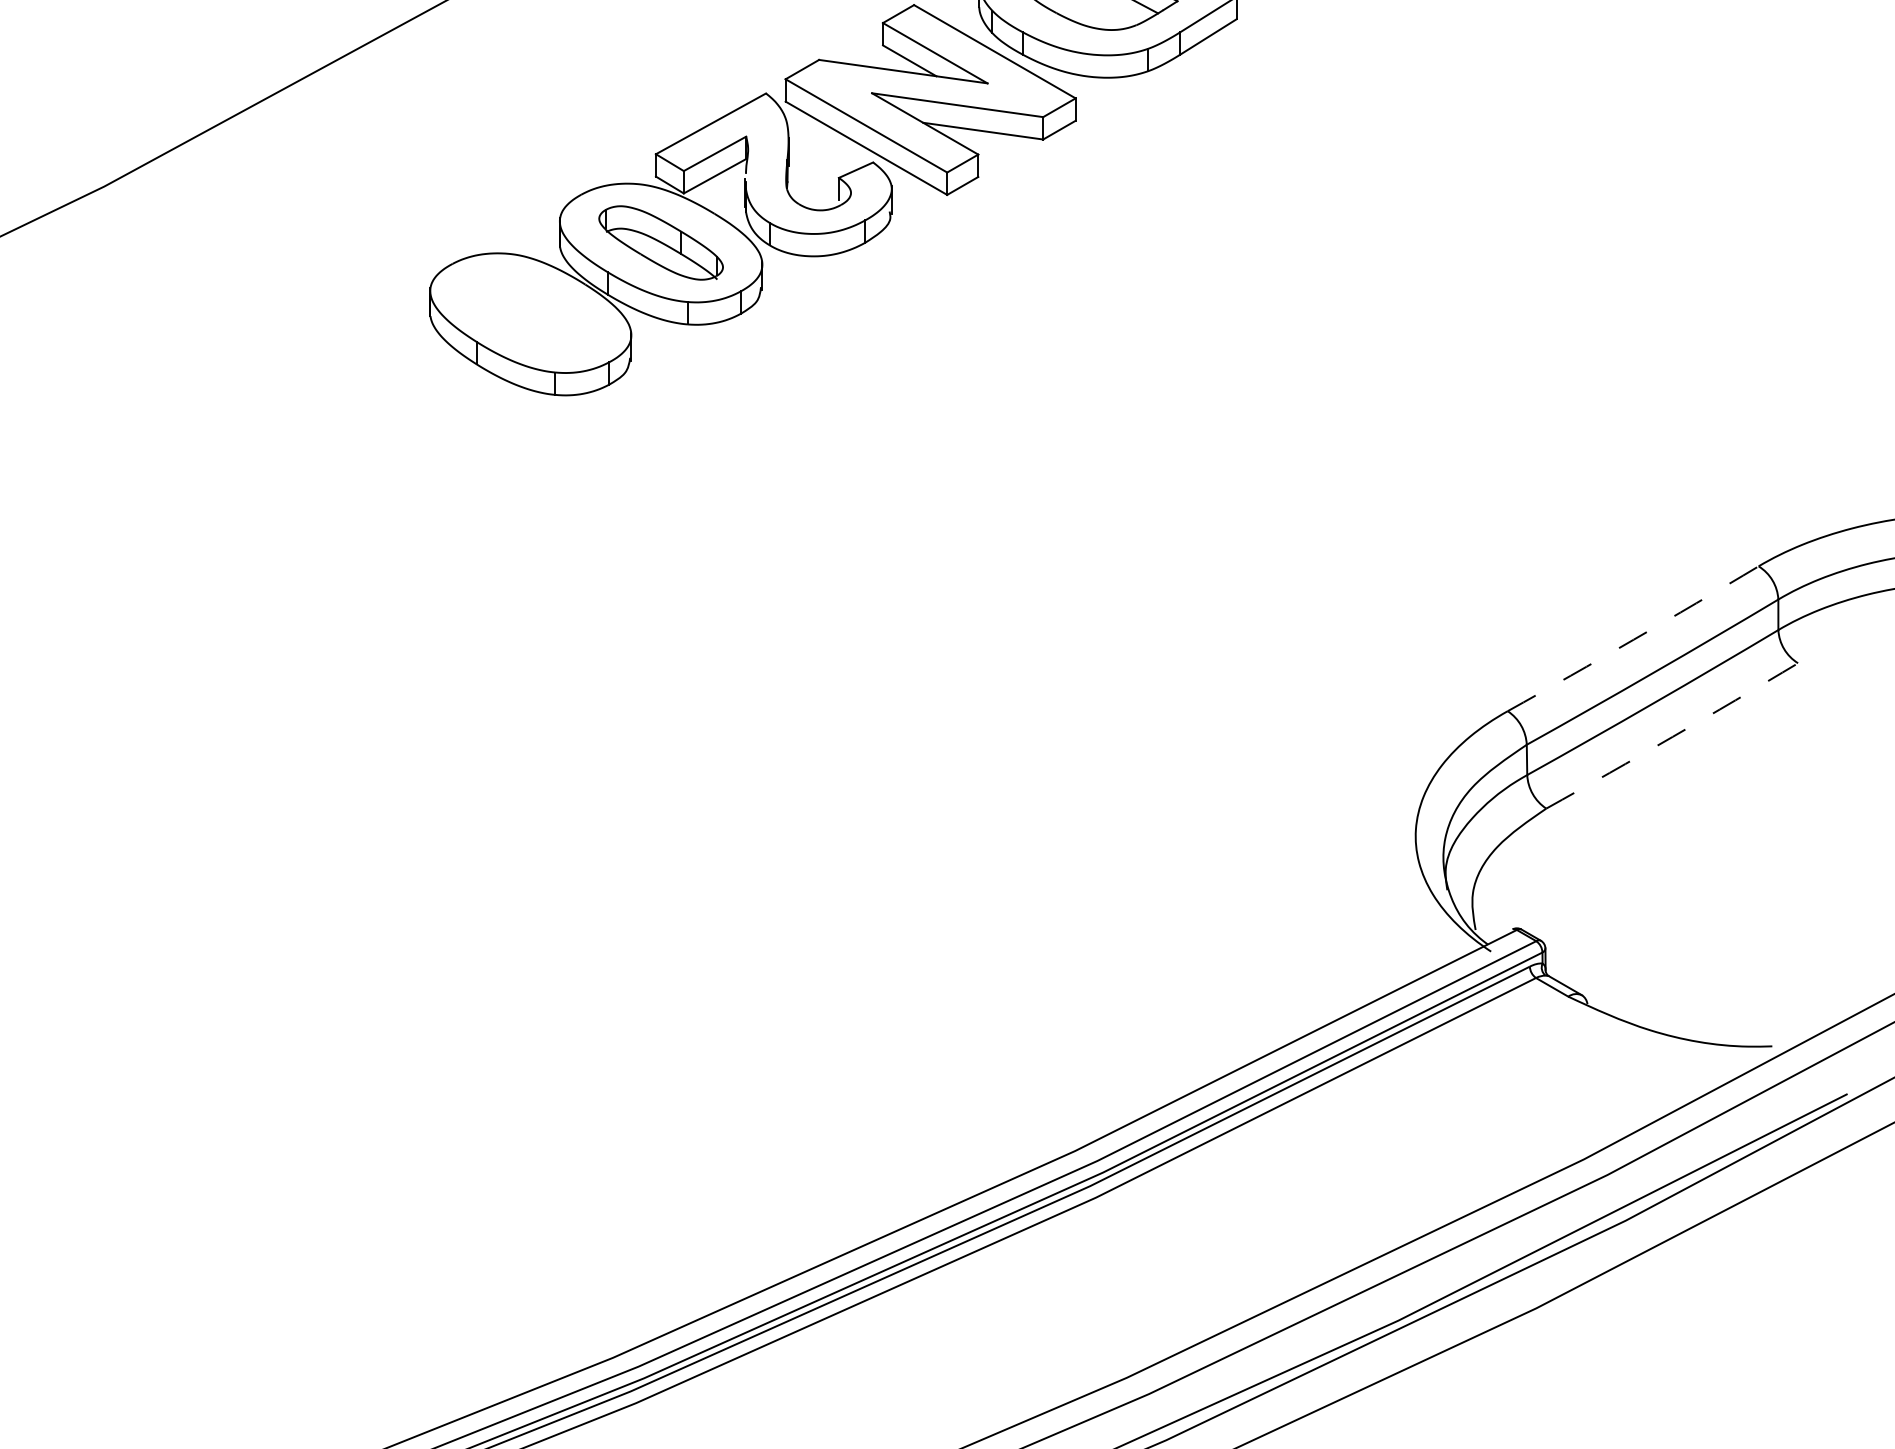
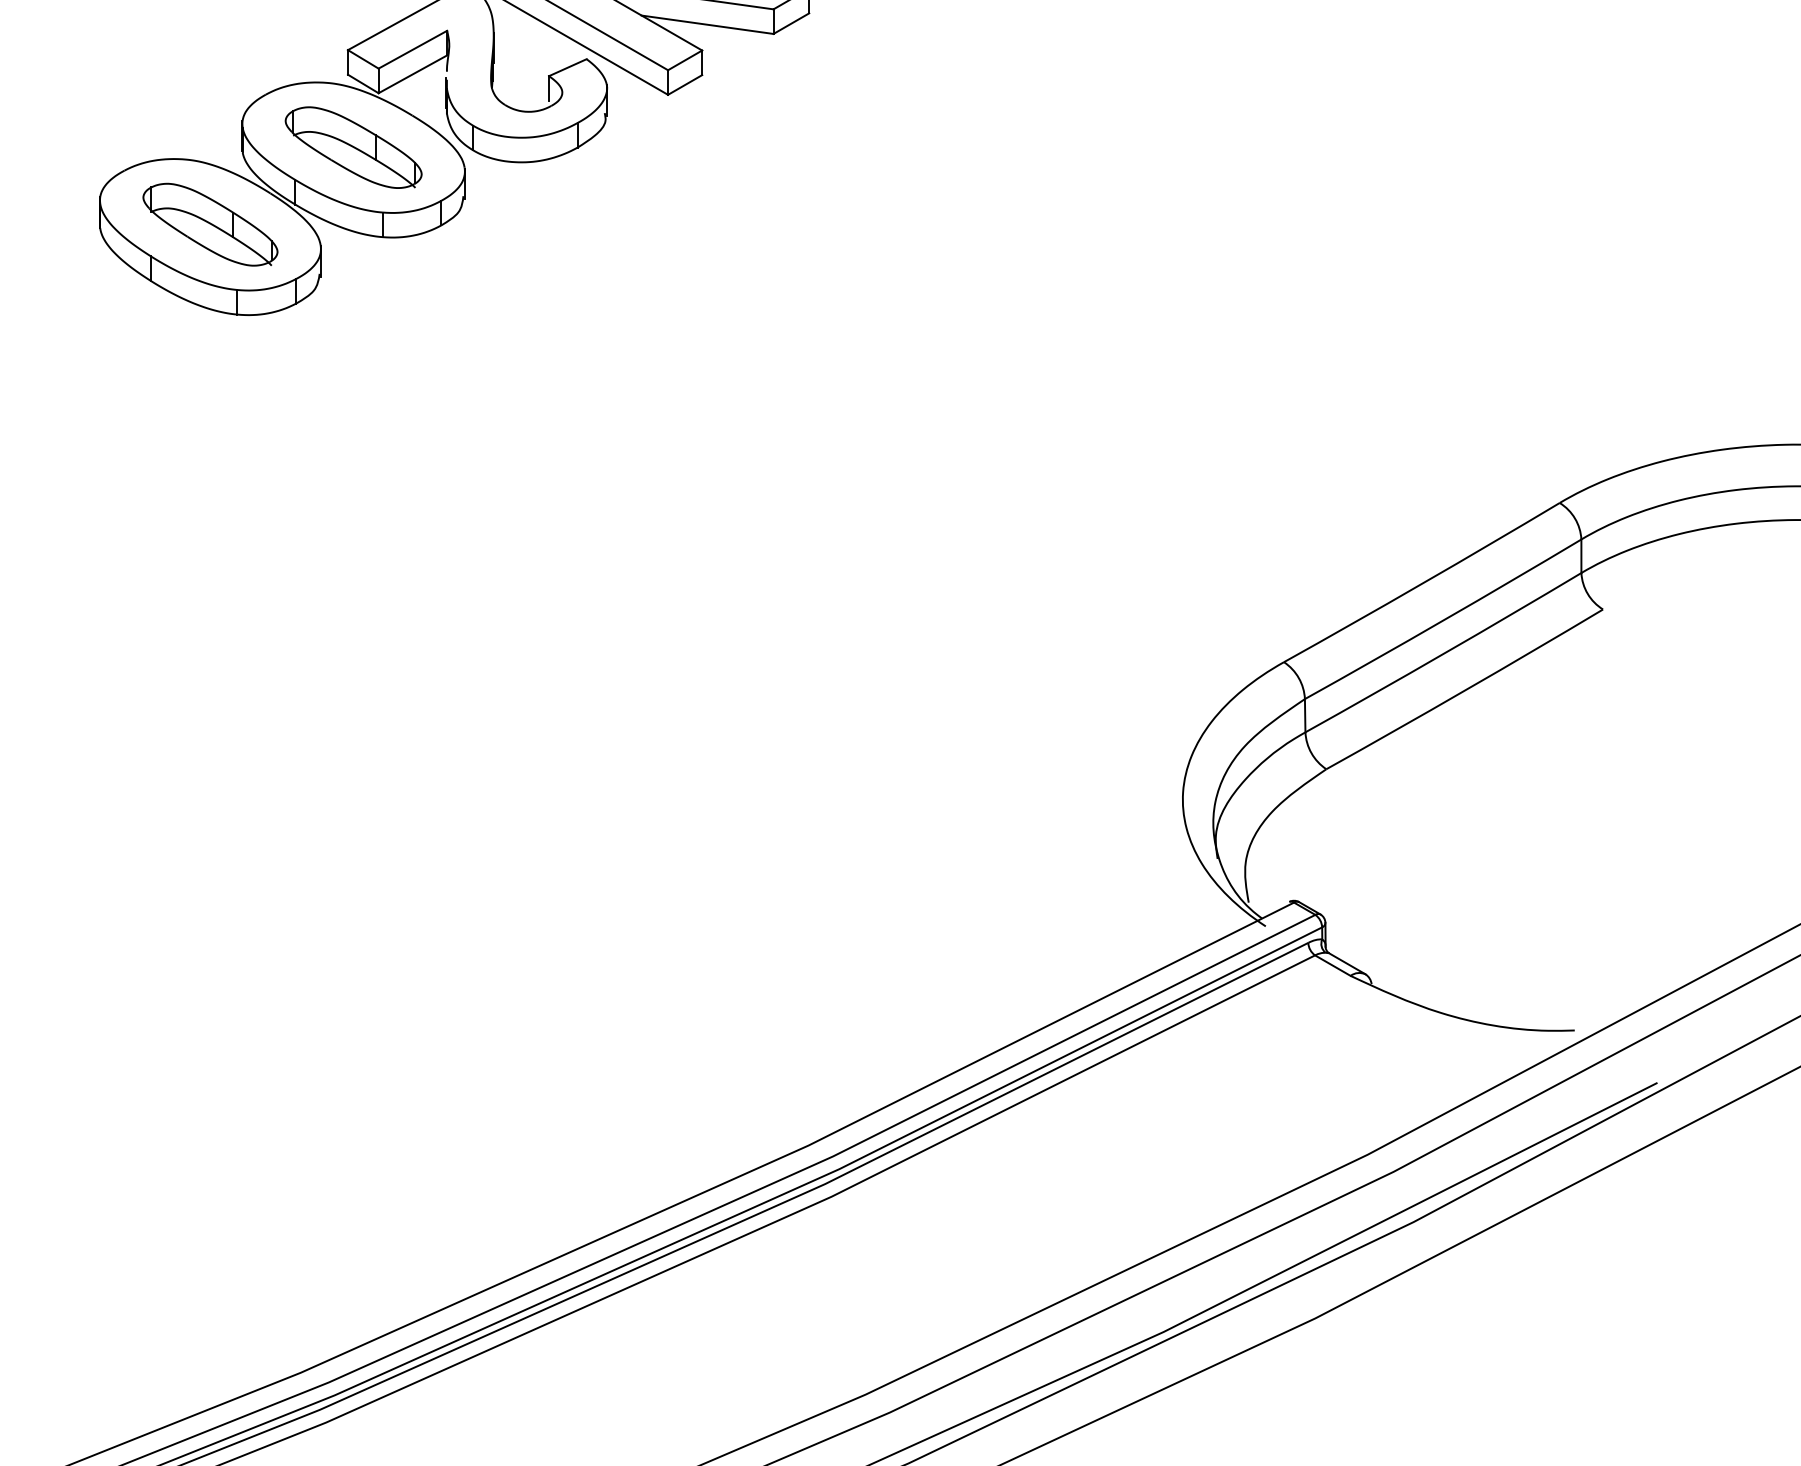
part: (530, 313) -> (210, 225), added
arc: (1633, 639) -> (1422, 583), dashed -> solid
arc: (1672, 736) -> (1465, 689), dashed -> solid

